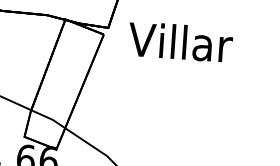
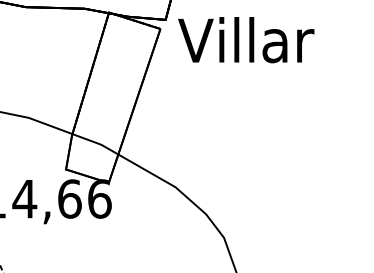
text: (180, 42) -> (246, 40), moved

